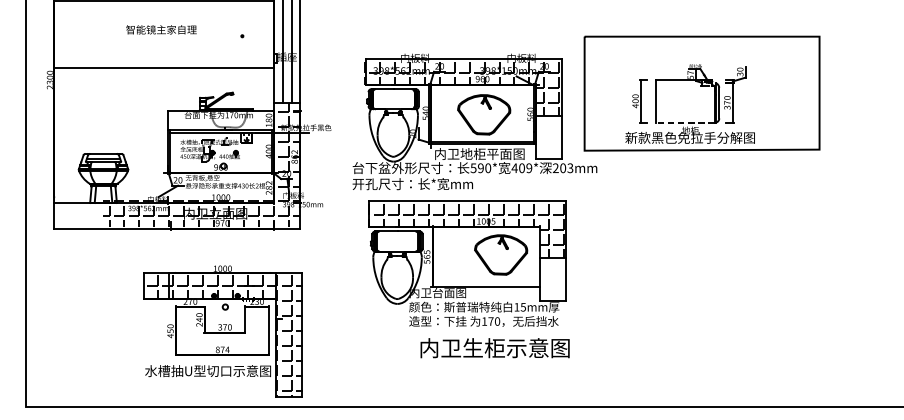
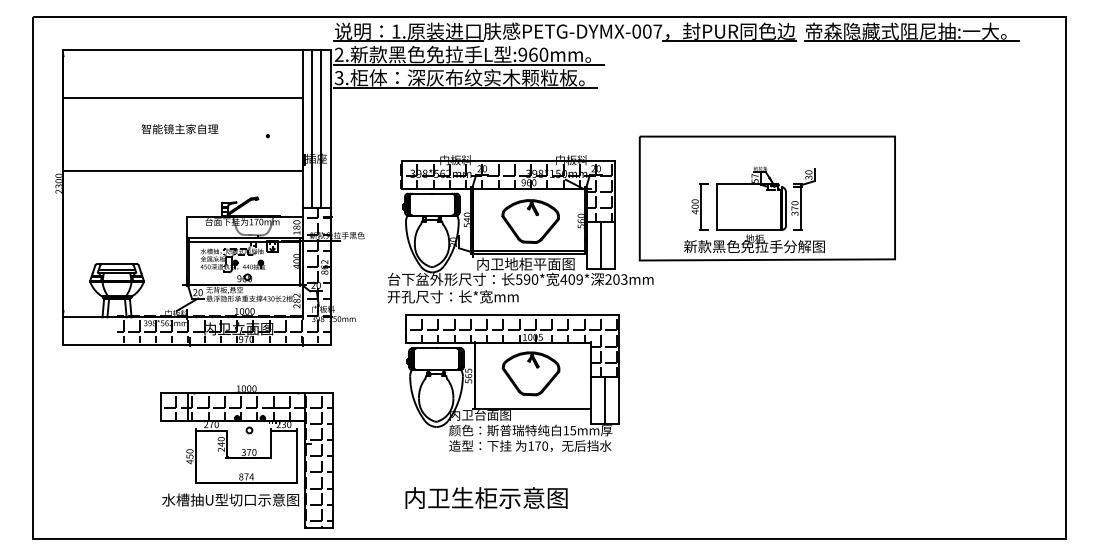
line: (685, 123) -> (749, 230), dashed -> solid
line: (549, 136) -> (601, 245), added
part: (500, 254) -> (530, 373), moved
line: (553, 278) -> (605, 399), added
text: (495, 347) -> (486, 497), moved

